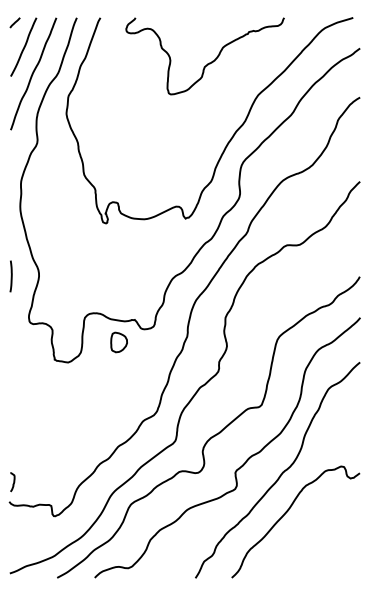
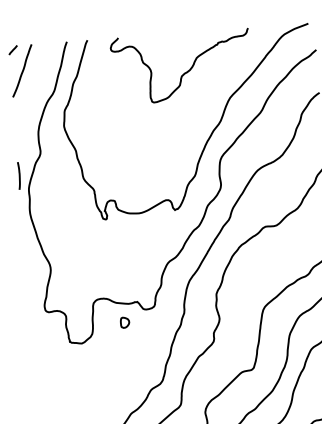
curve: (33, 73) -> (32, 93), removed
line: (10, 276) -> (18, 176), moved
part: (118, 342) -> (124, 322), size x0.6

